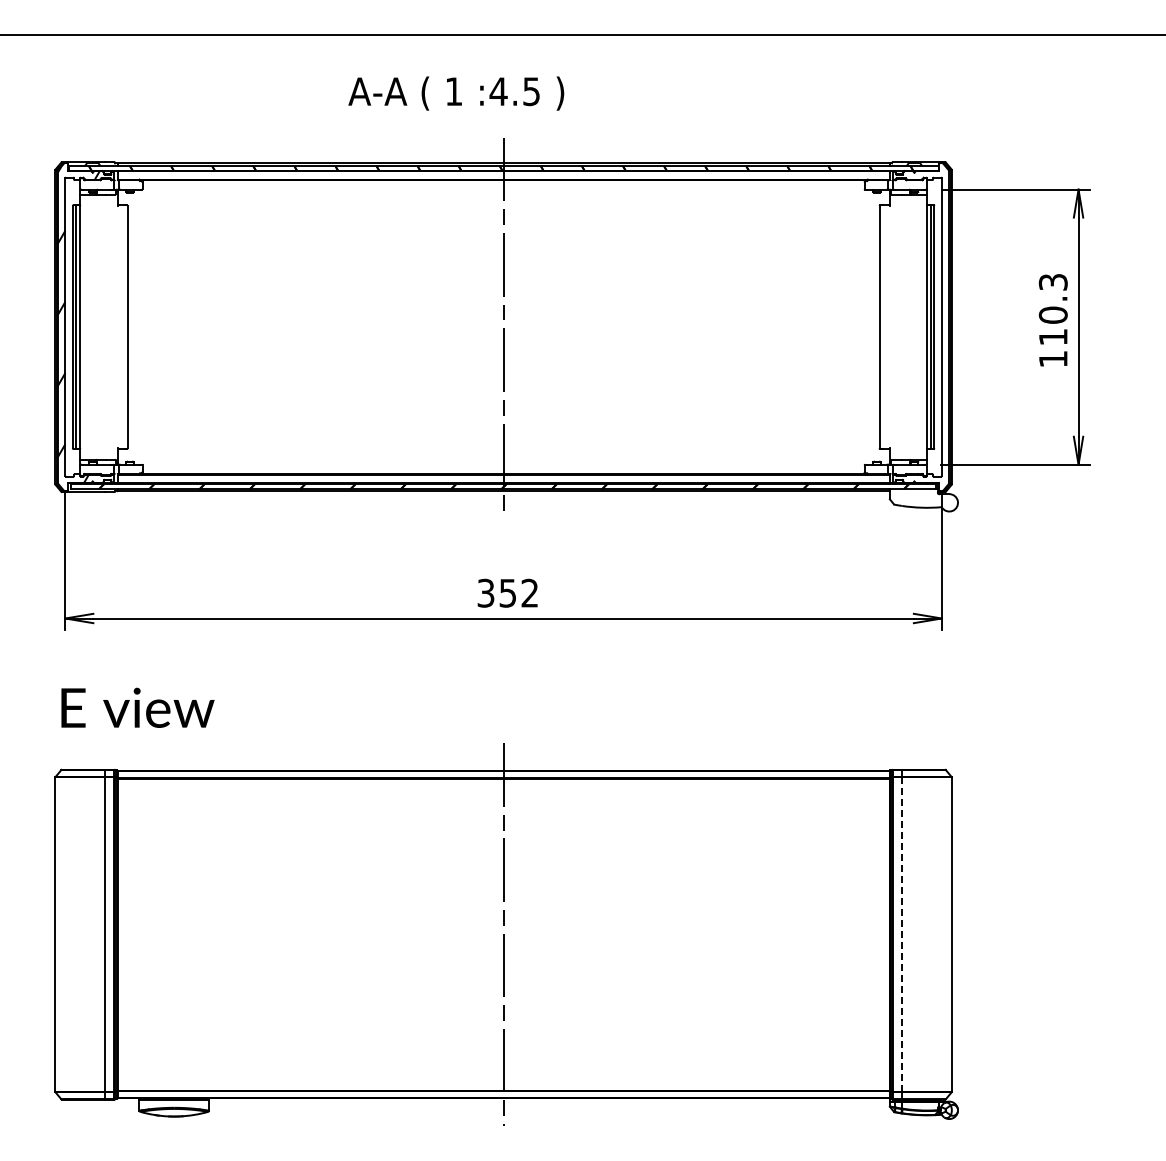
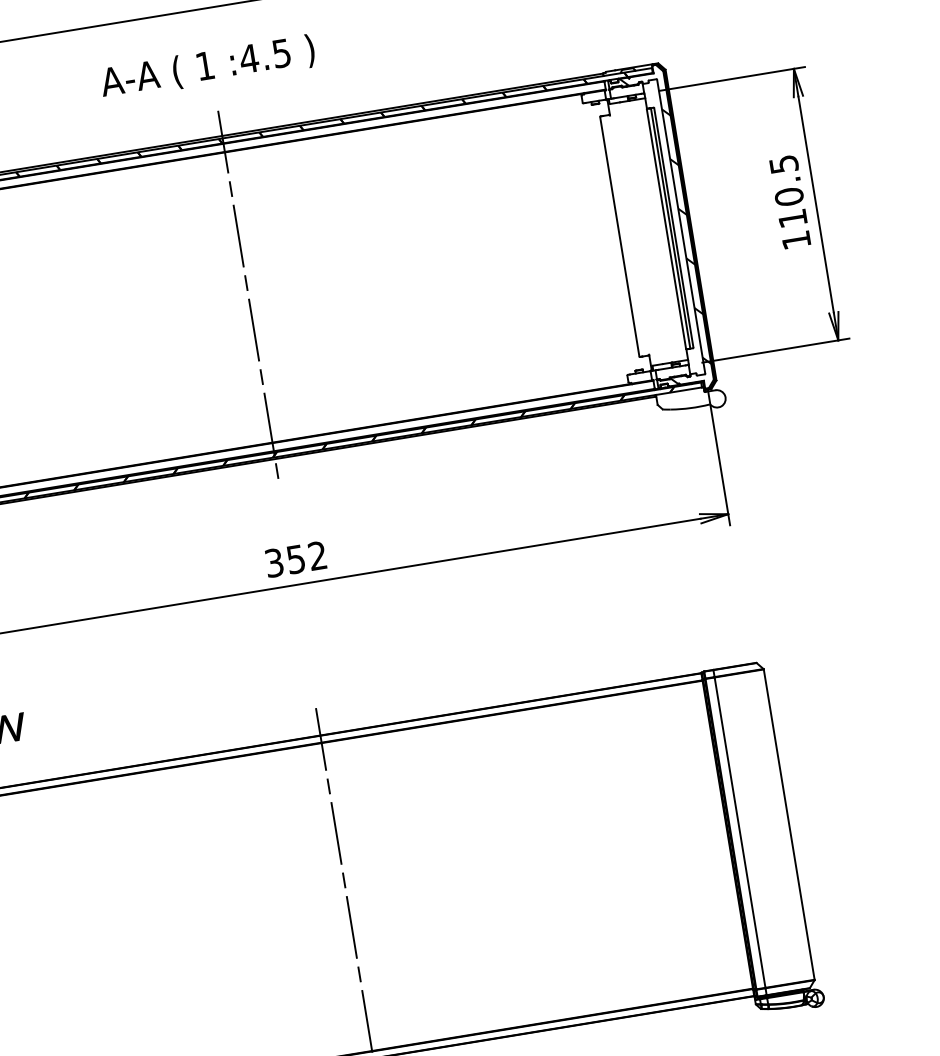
text: (456, 93) -> (207, 67), moved
text: (1052, 281) -> (783, 163), 110.3 -> 110.5
hatch: (926, 326) -> (665, 228), added
line: (902, 935) -> (740, 833), dashed -> solid

